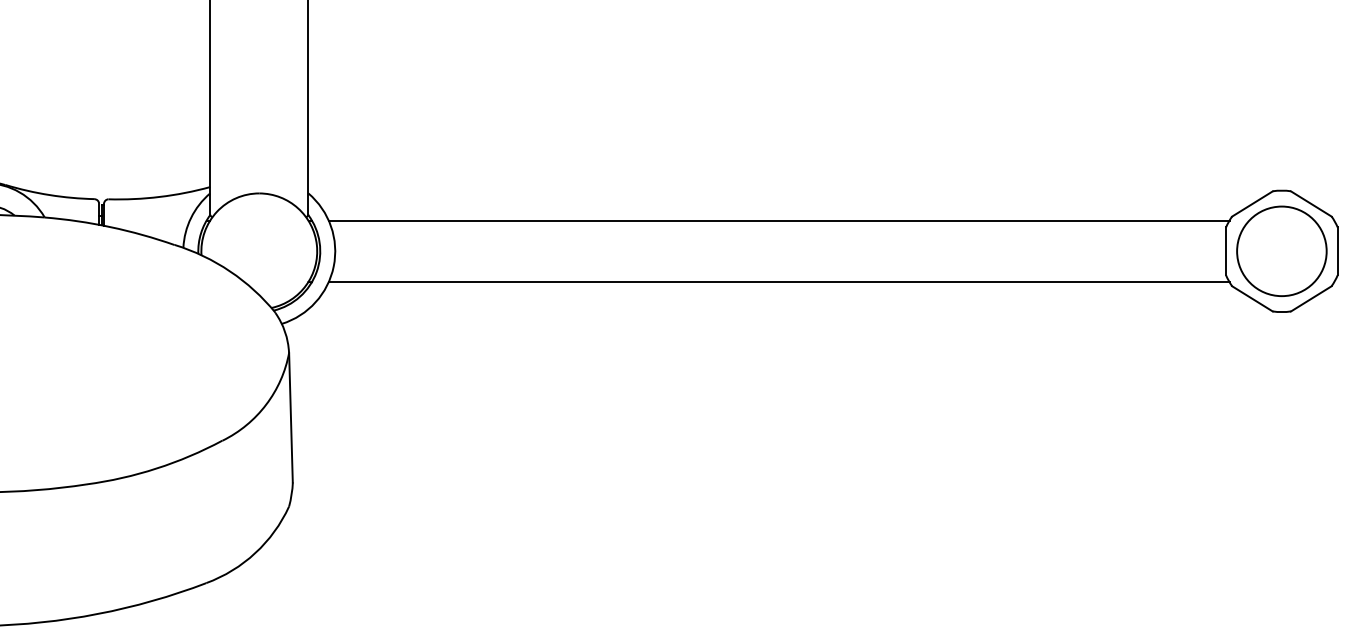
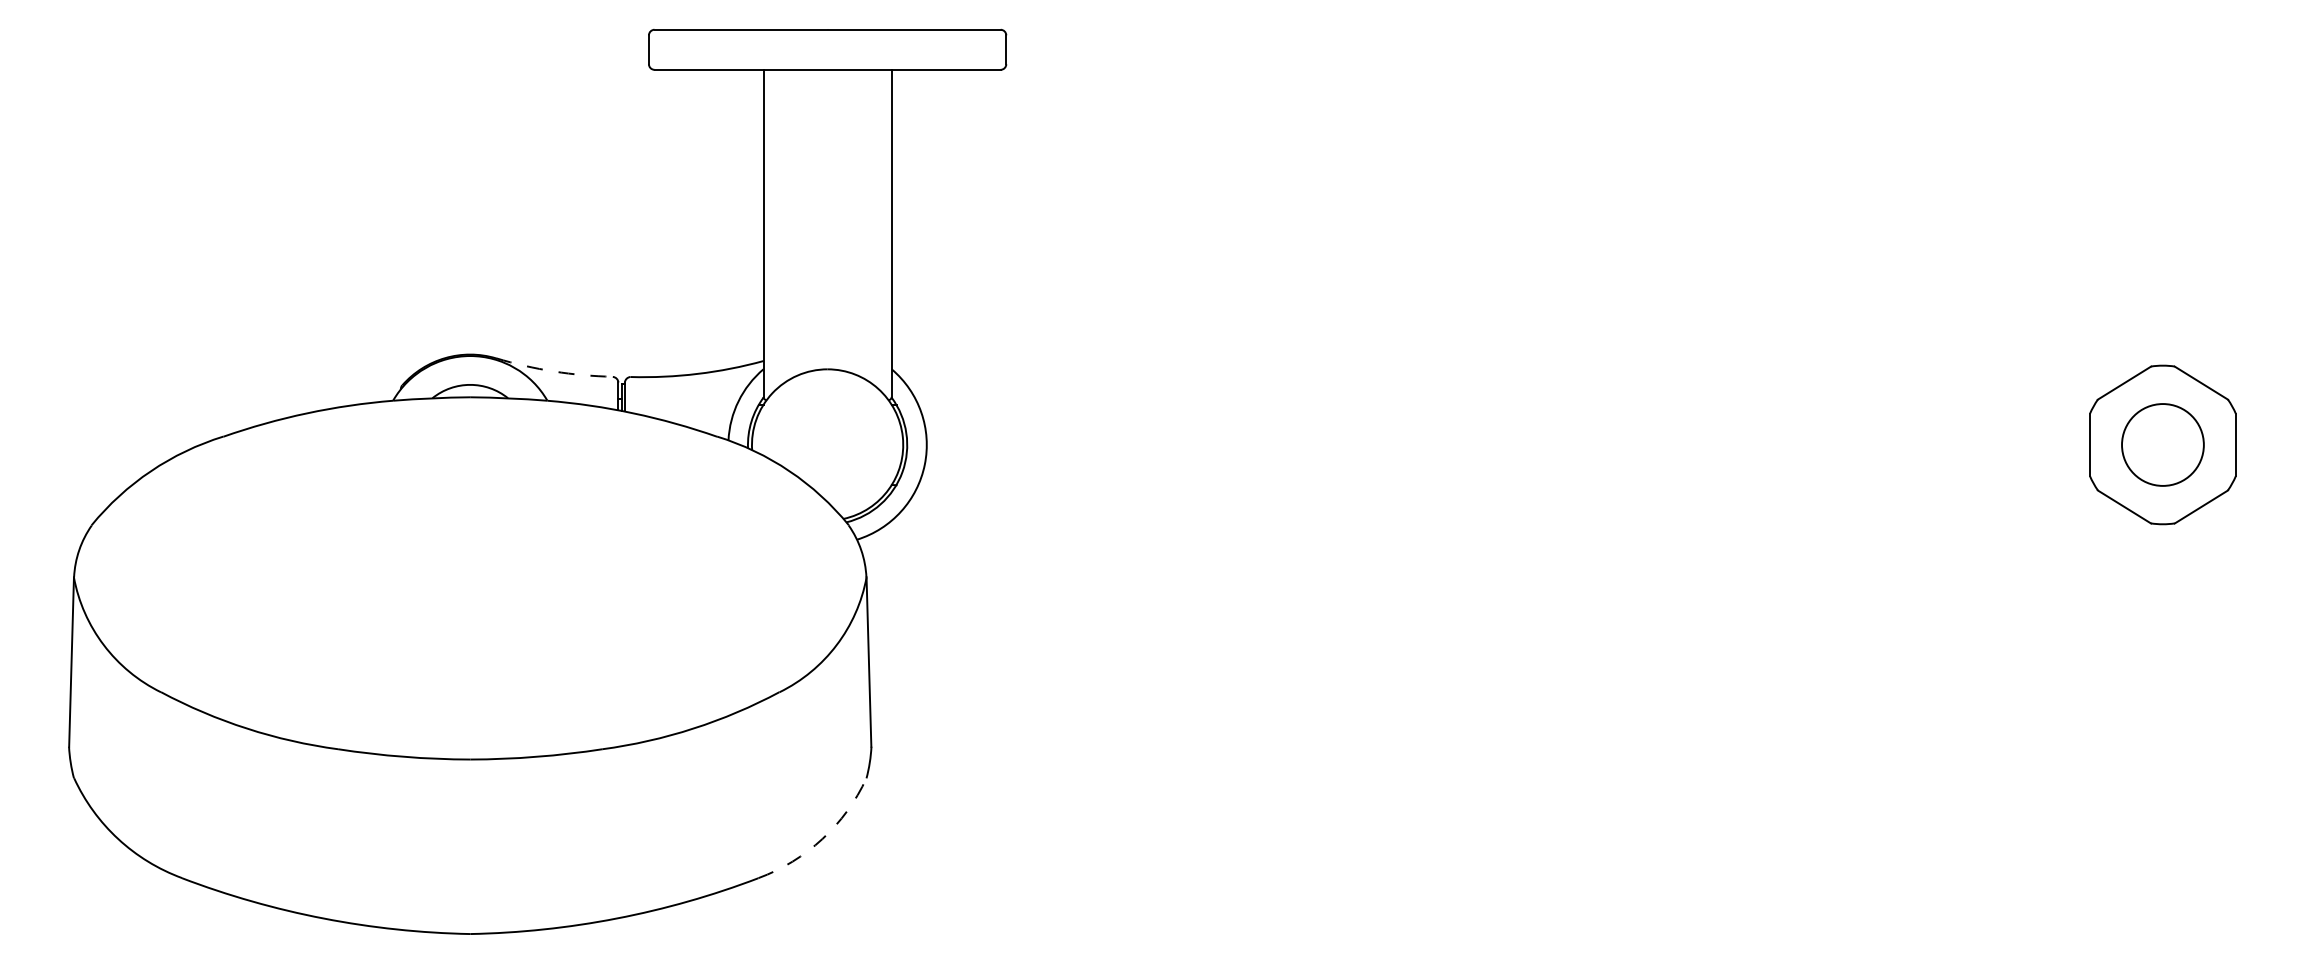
arc: (49, 195) -> (553, 371), solid -> dashed
line: (779, 220) -> (1506, 404), removed
circle: (1281, 251) -> (2162, 444), size x0.7
line: (779, 282) -> (1506, 485), removed
arc: (255, 553) -> (822, 839), solid -> dashed

